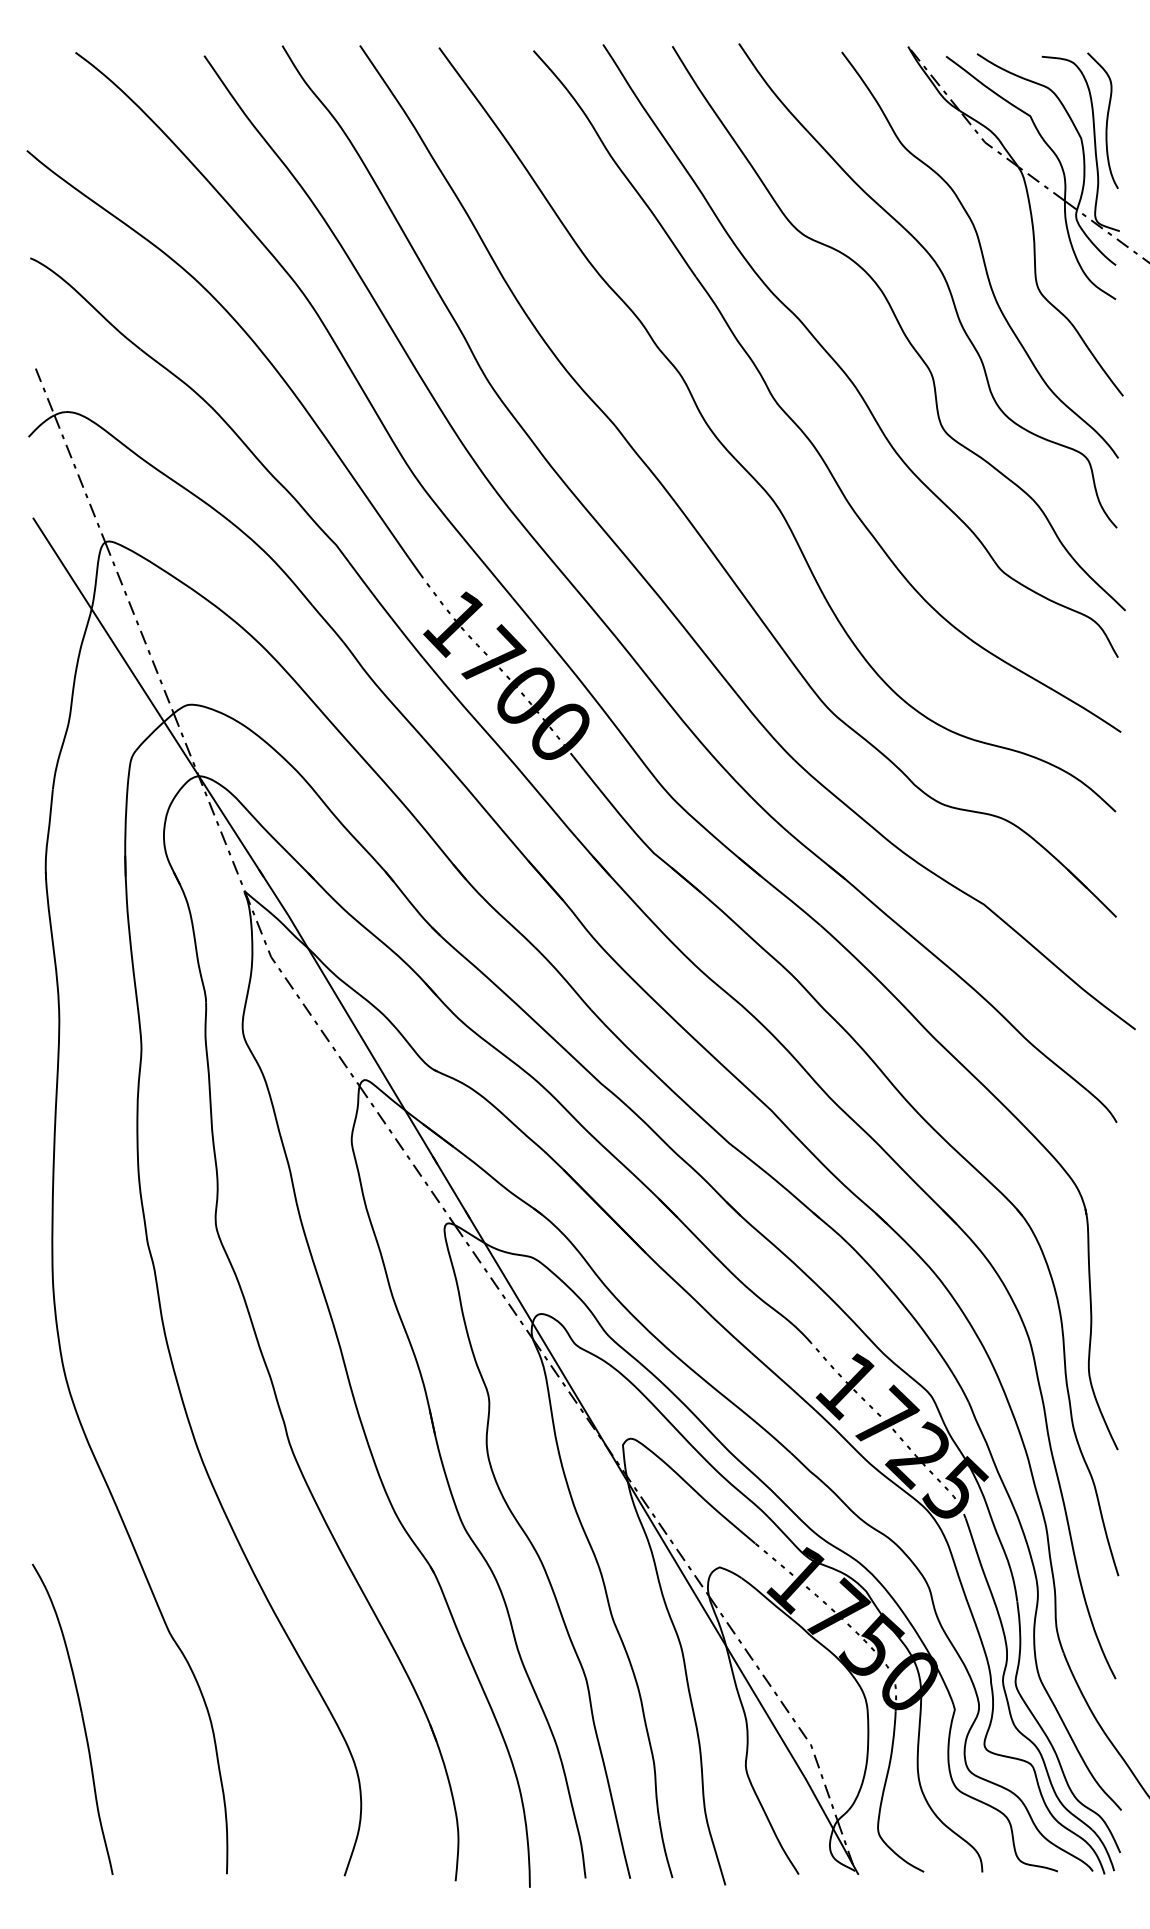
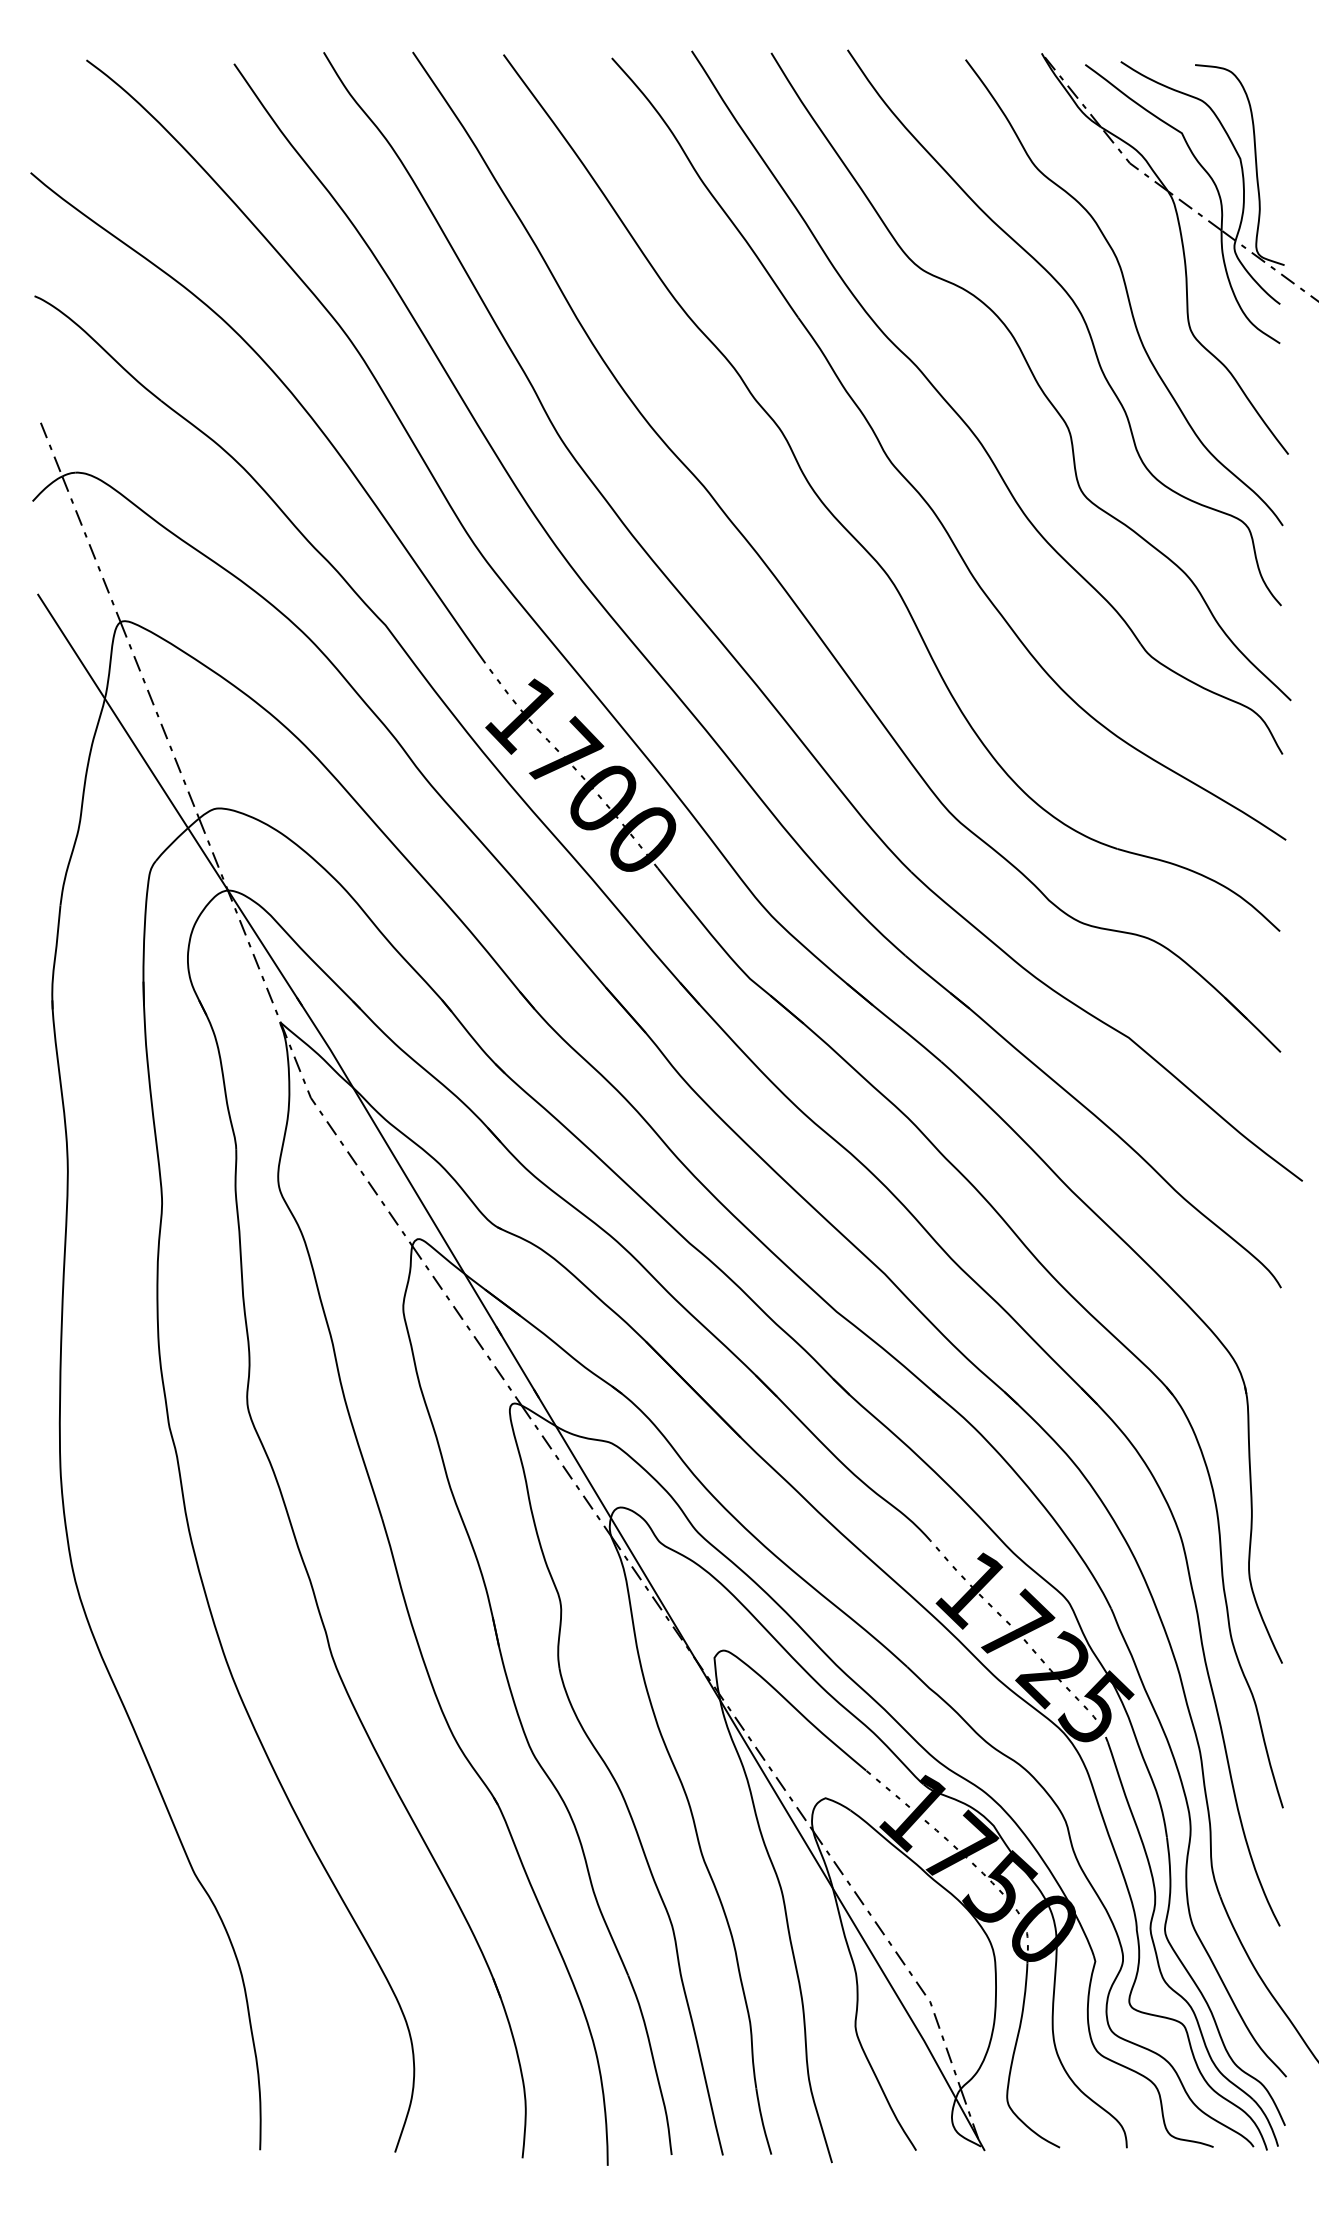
part: (1103, 120) -> (1265, 138), removed
part: (81, 1718) -> (93, 1971), removed

